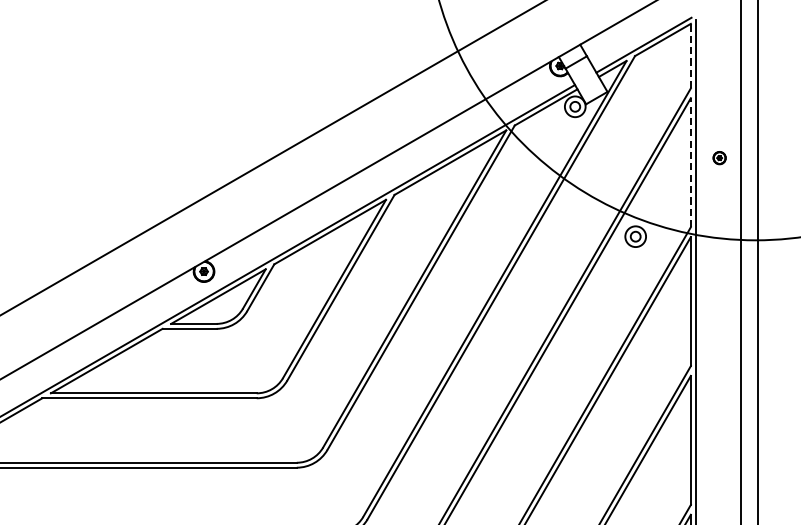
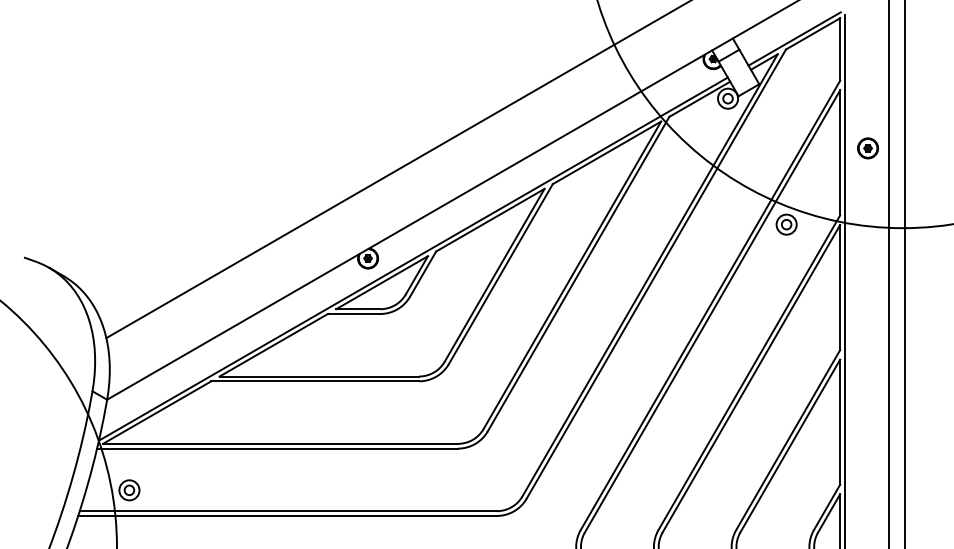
line: (691, 56) -> (840, 49), dashed -> solid
part: (719, 158) -> (867, 148), size x1.67
line: (691, 162) -> (840, 152), dashed -> solid

